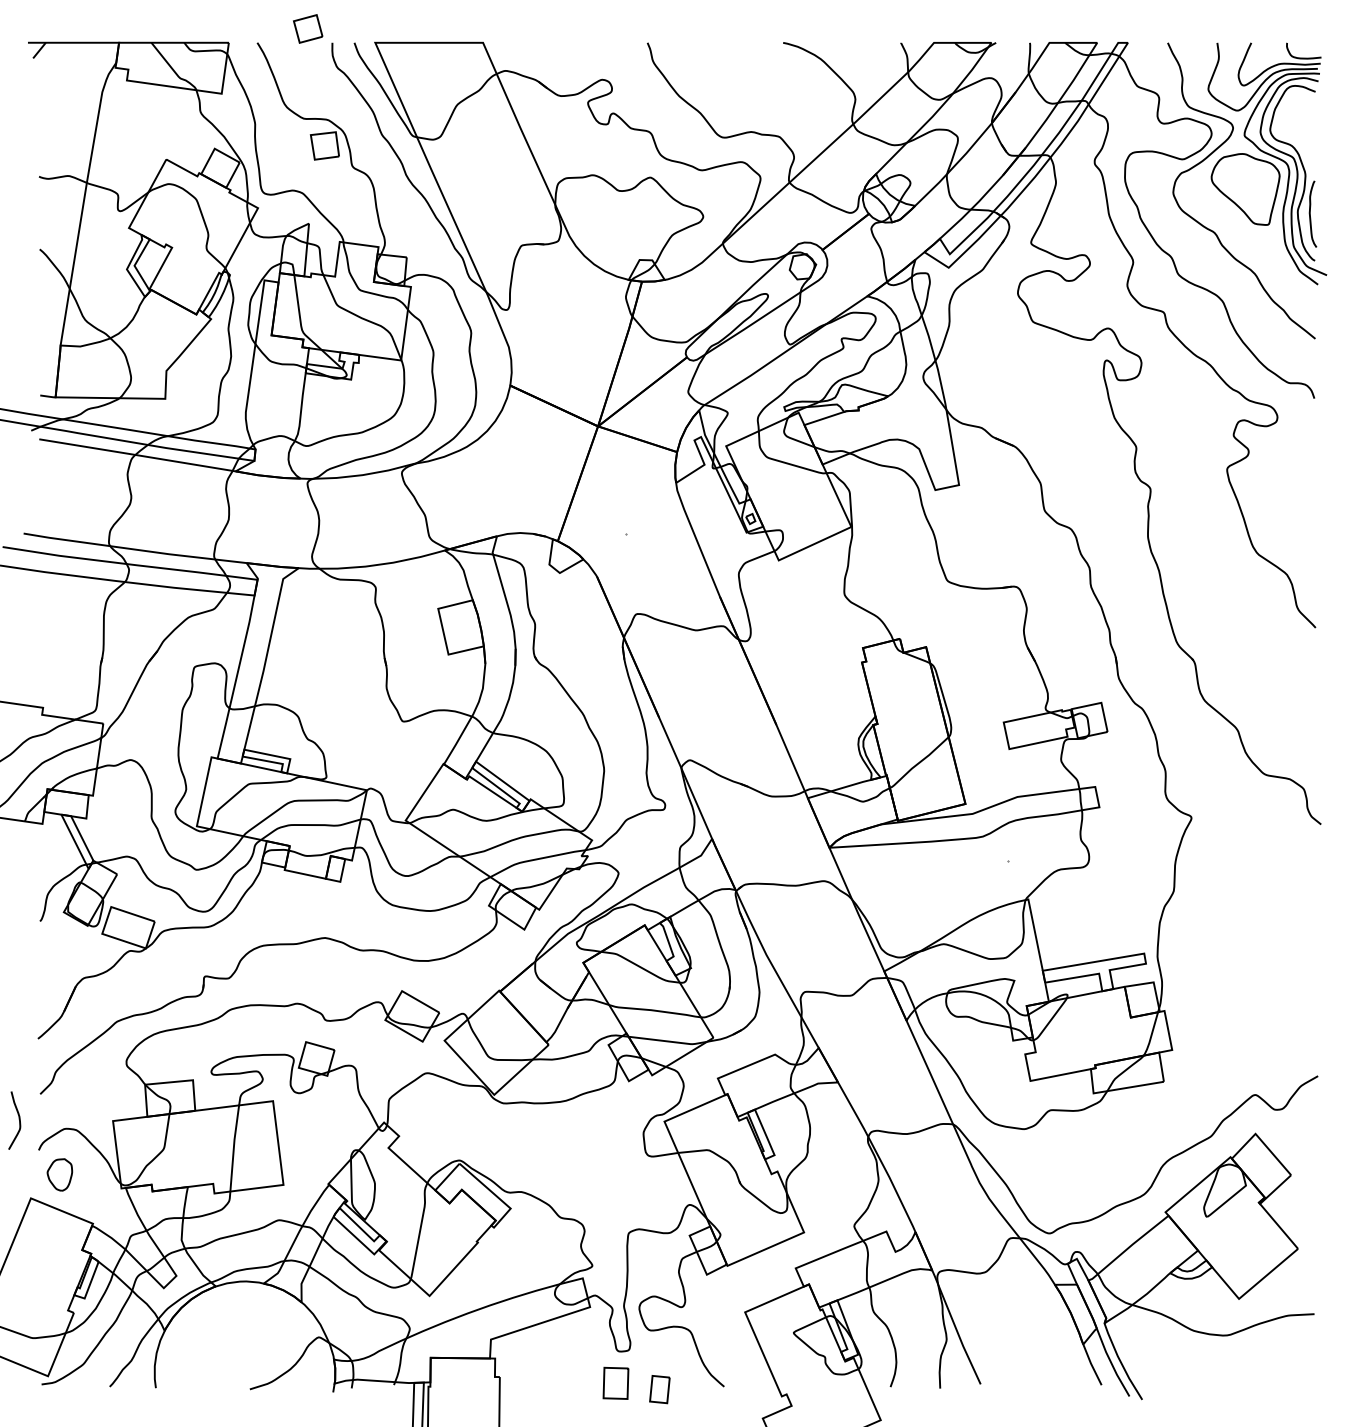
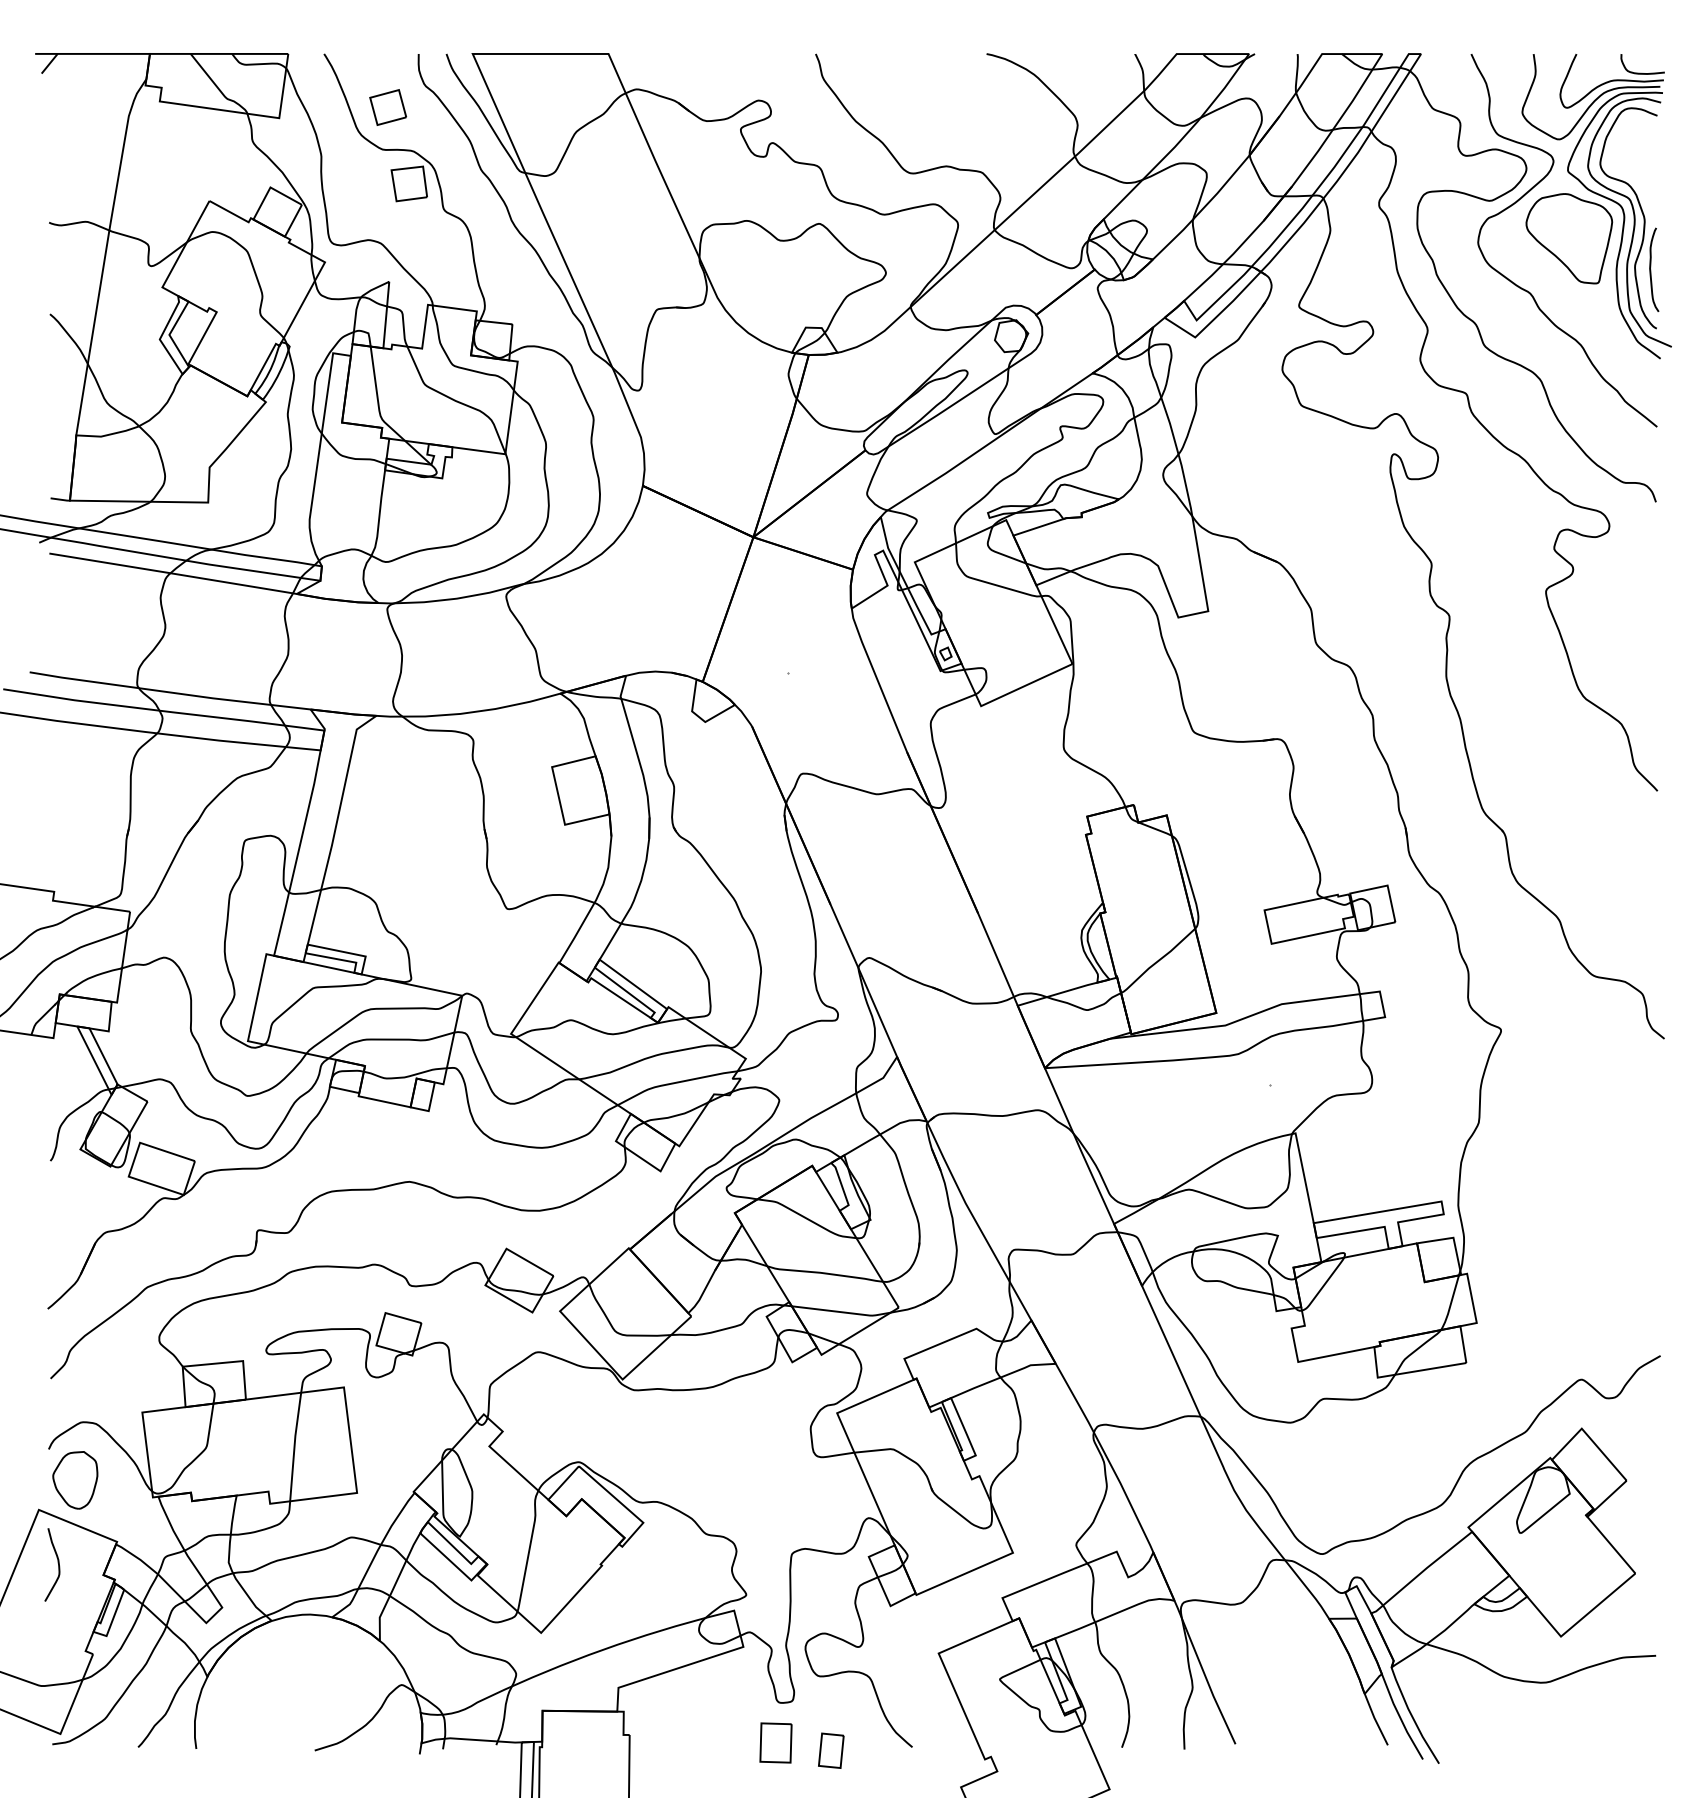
part: (307, 28) -> (387, 107), moved
curve: (18, 1119) -> (57, 1563), moved
part: (60, 1175) -> (75, 1480), size x1.43

